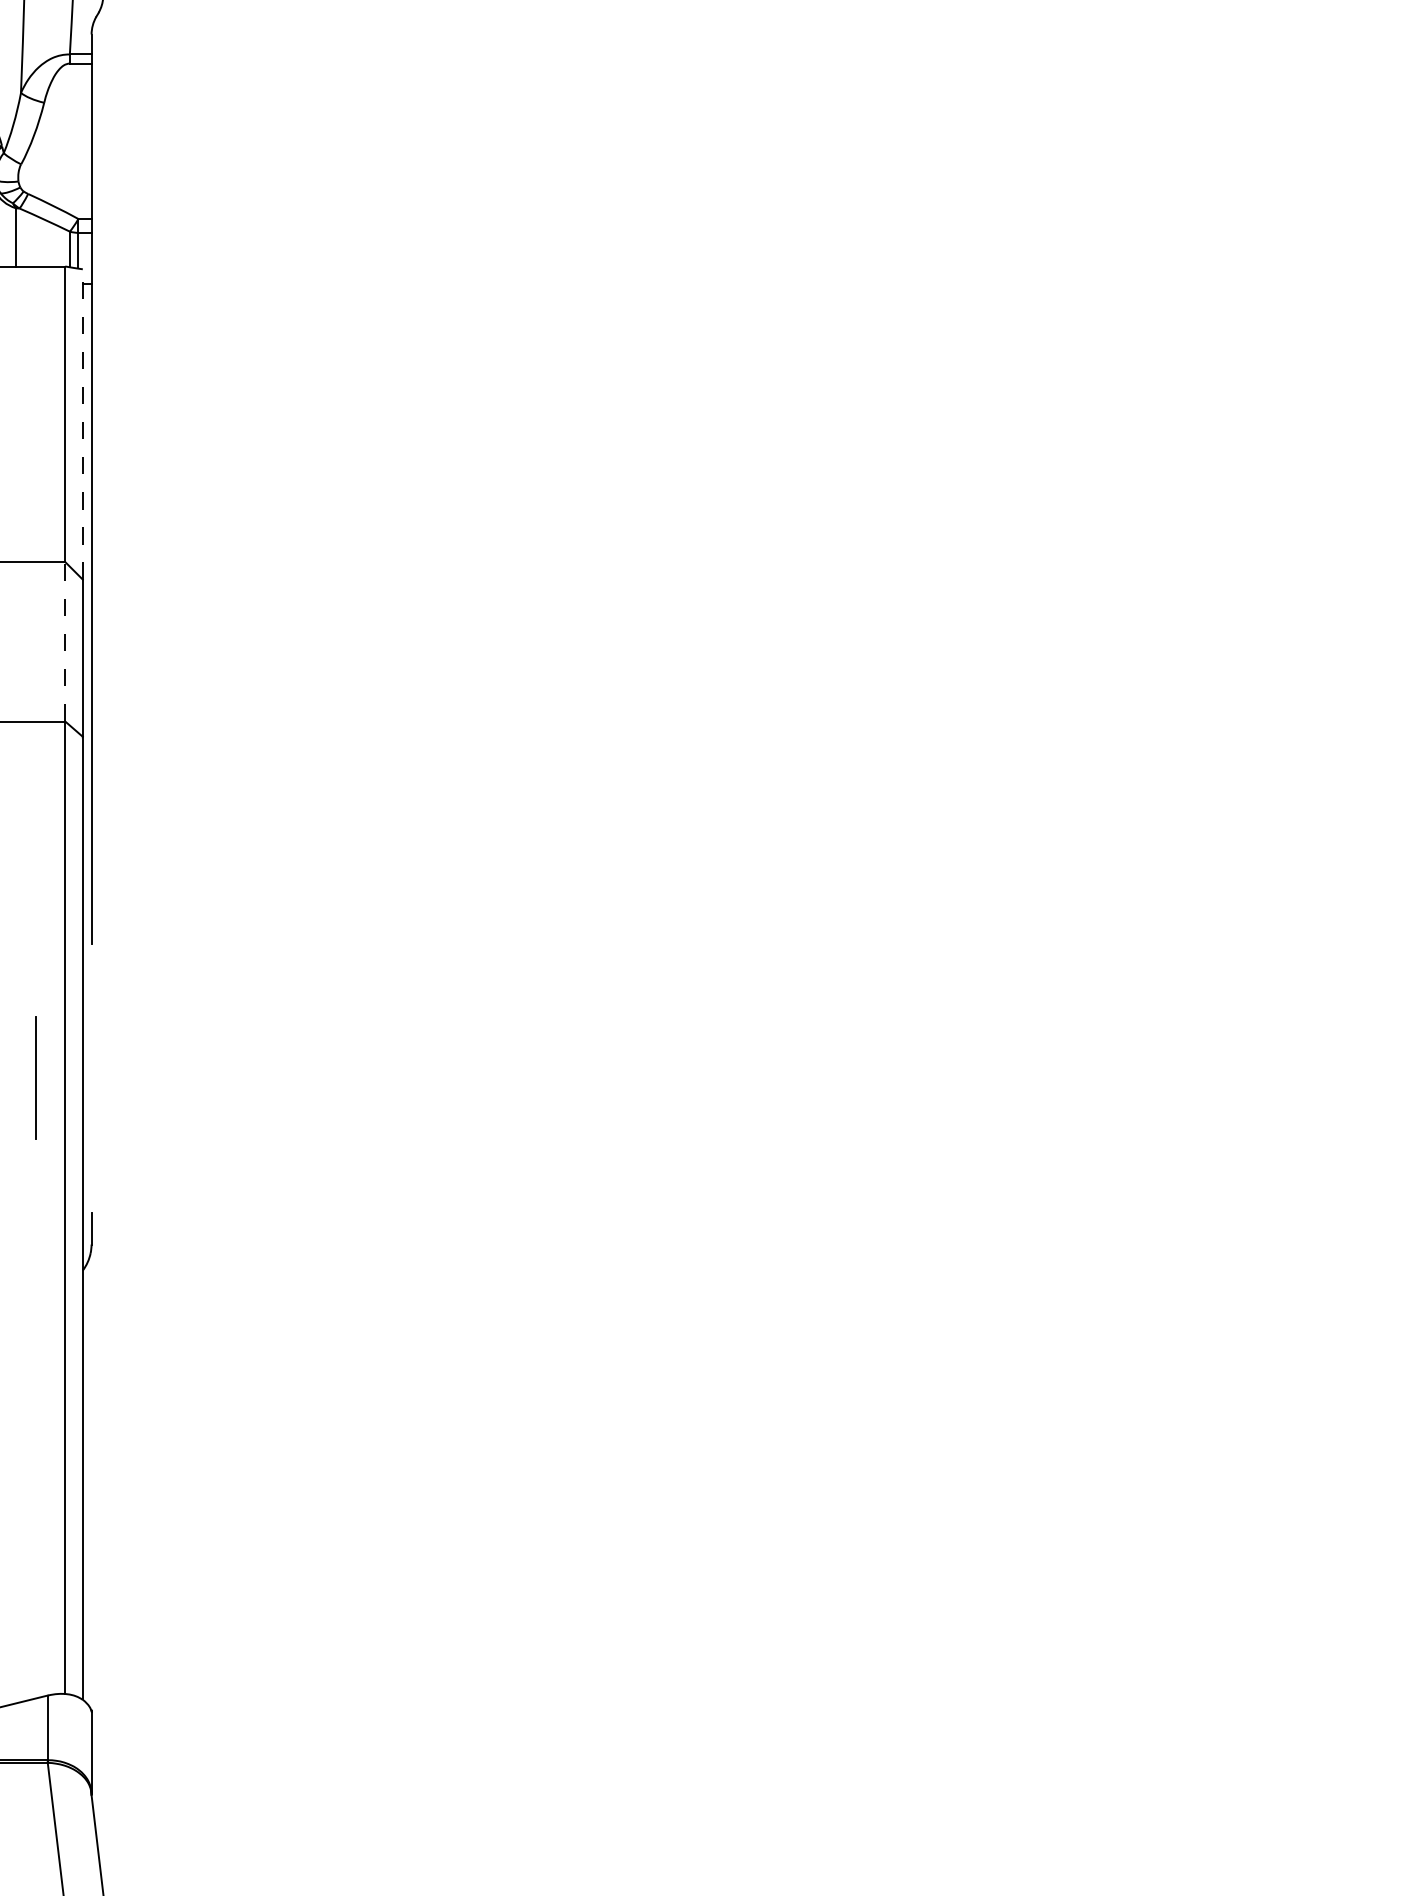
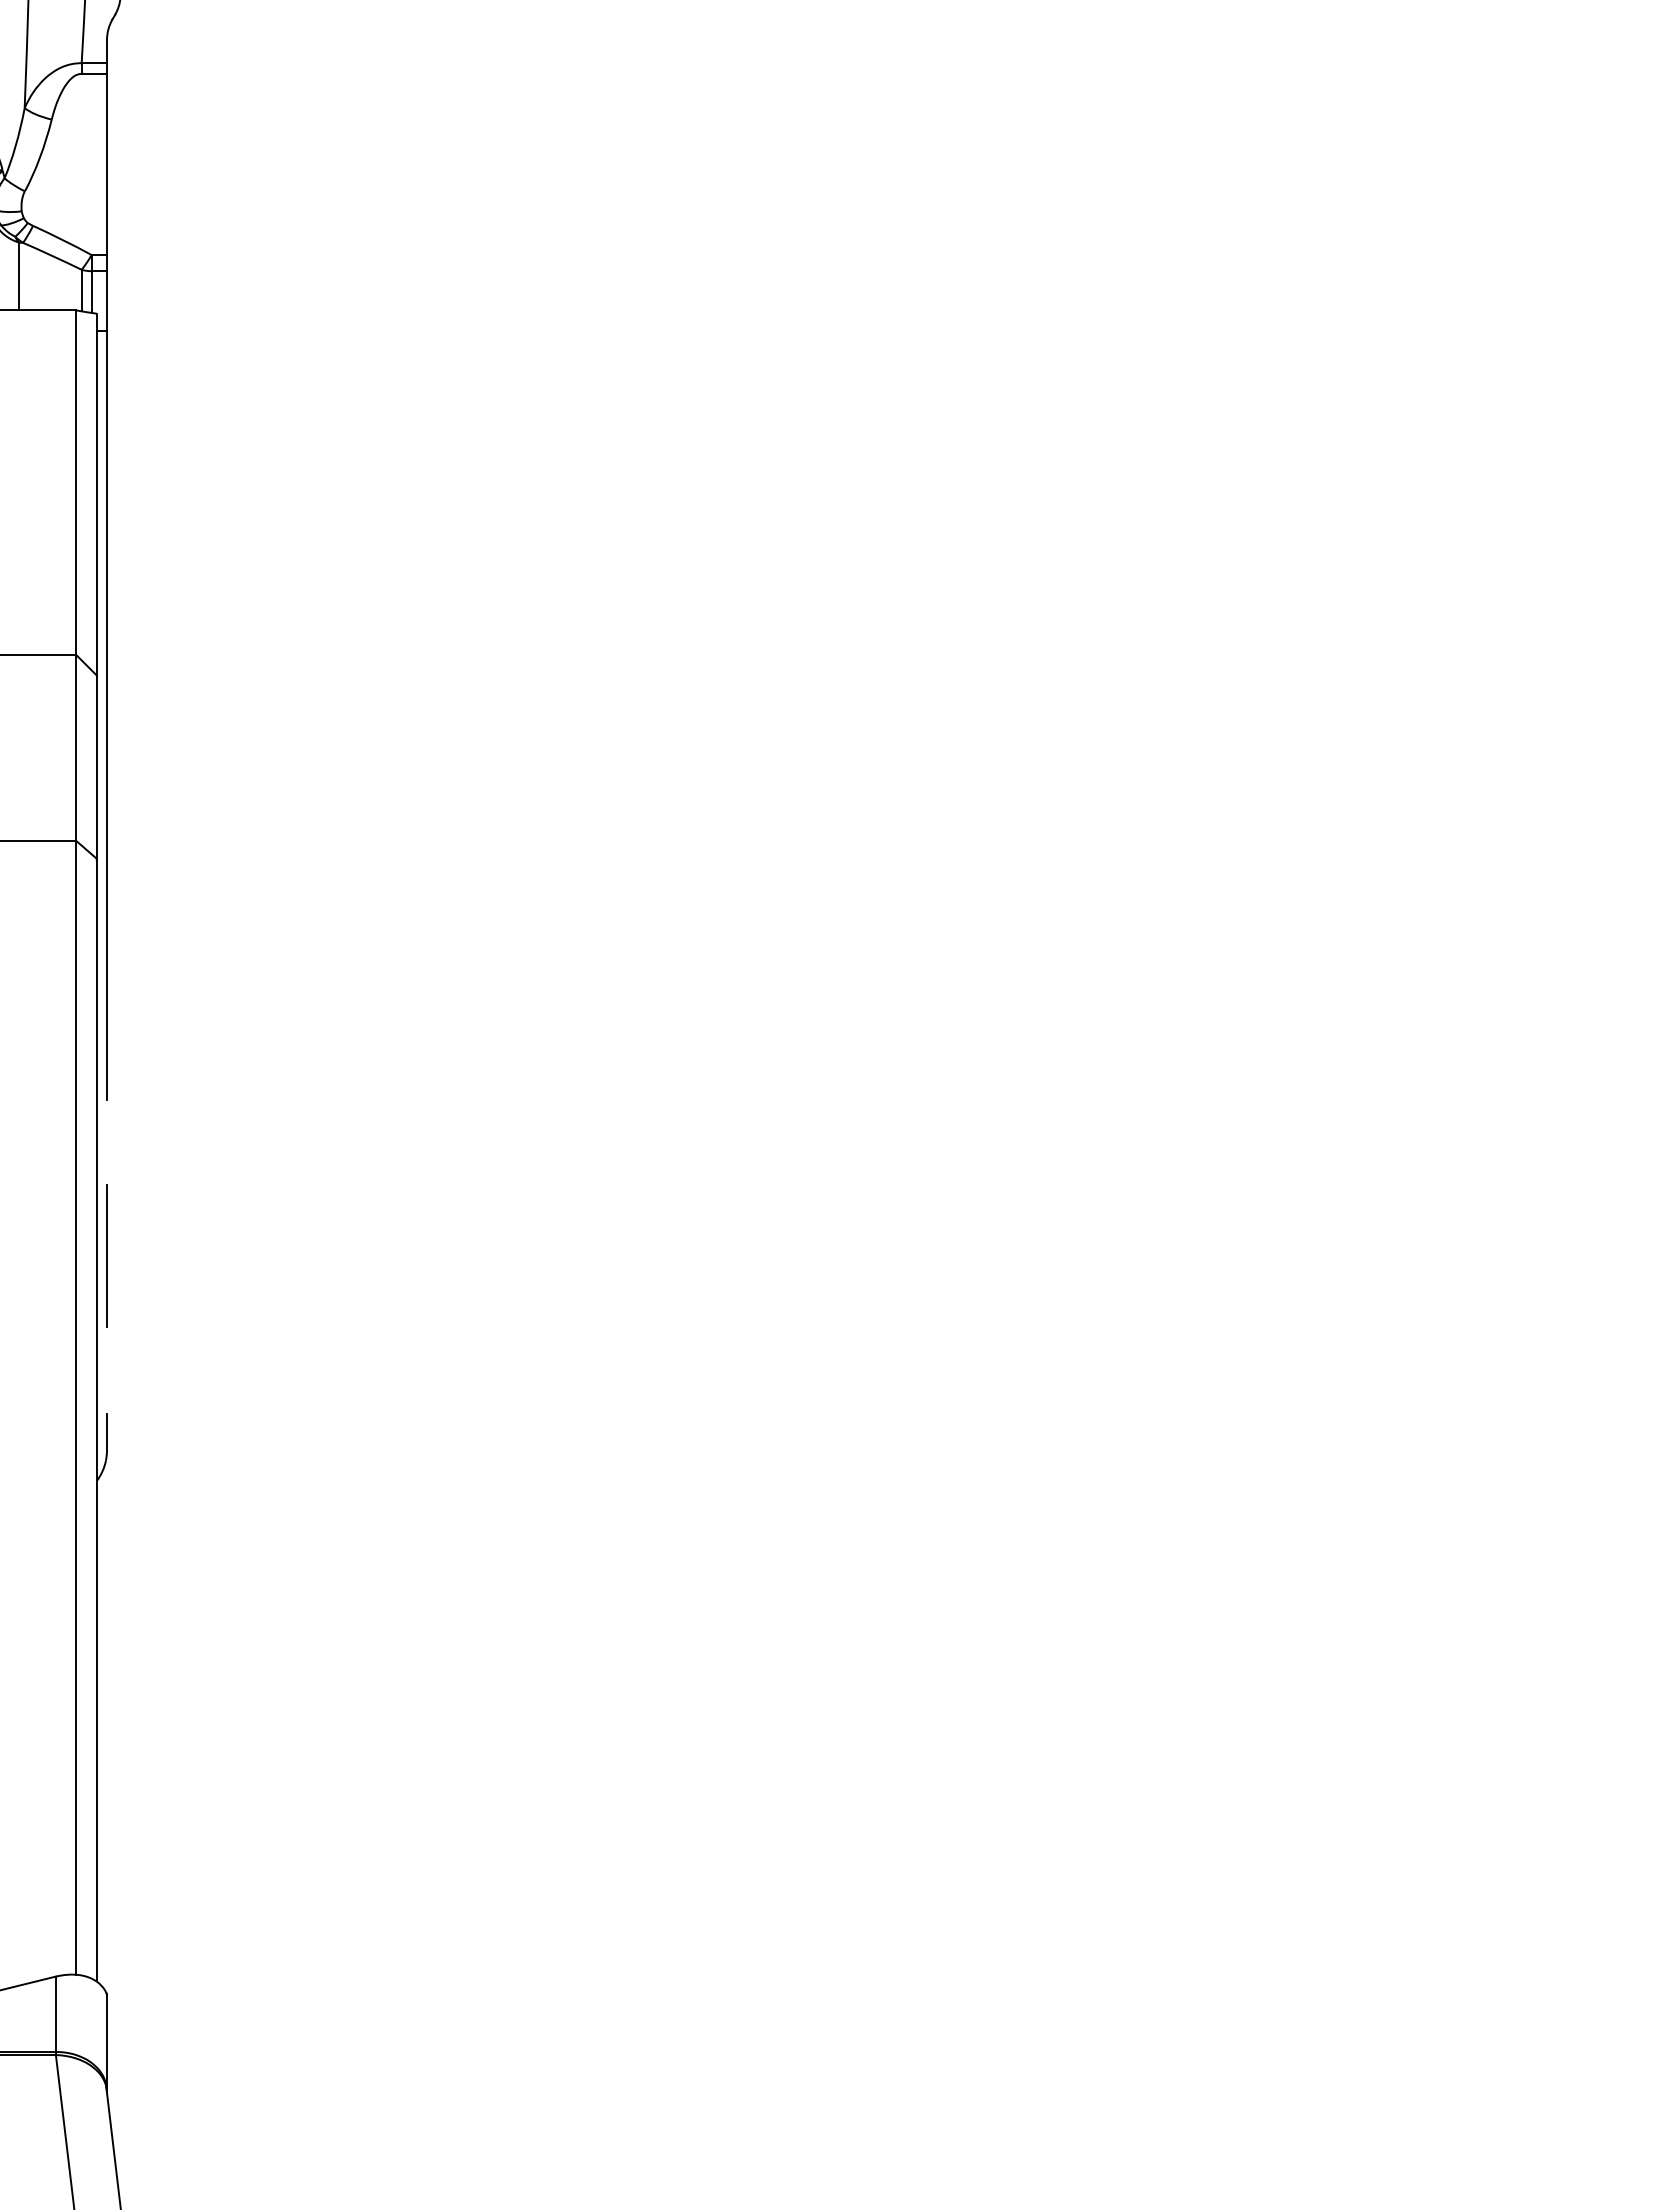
line: (82, 424) -> (96, 494), dashed -> solid
line: (65, 642) -> (76, 748), dashed -> solid
line: (35, 1077) -> (106, 1255), moved

